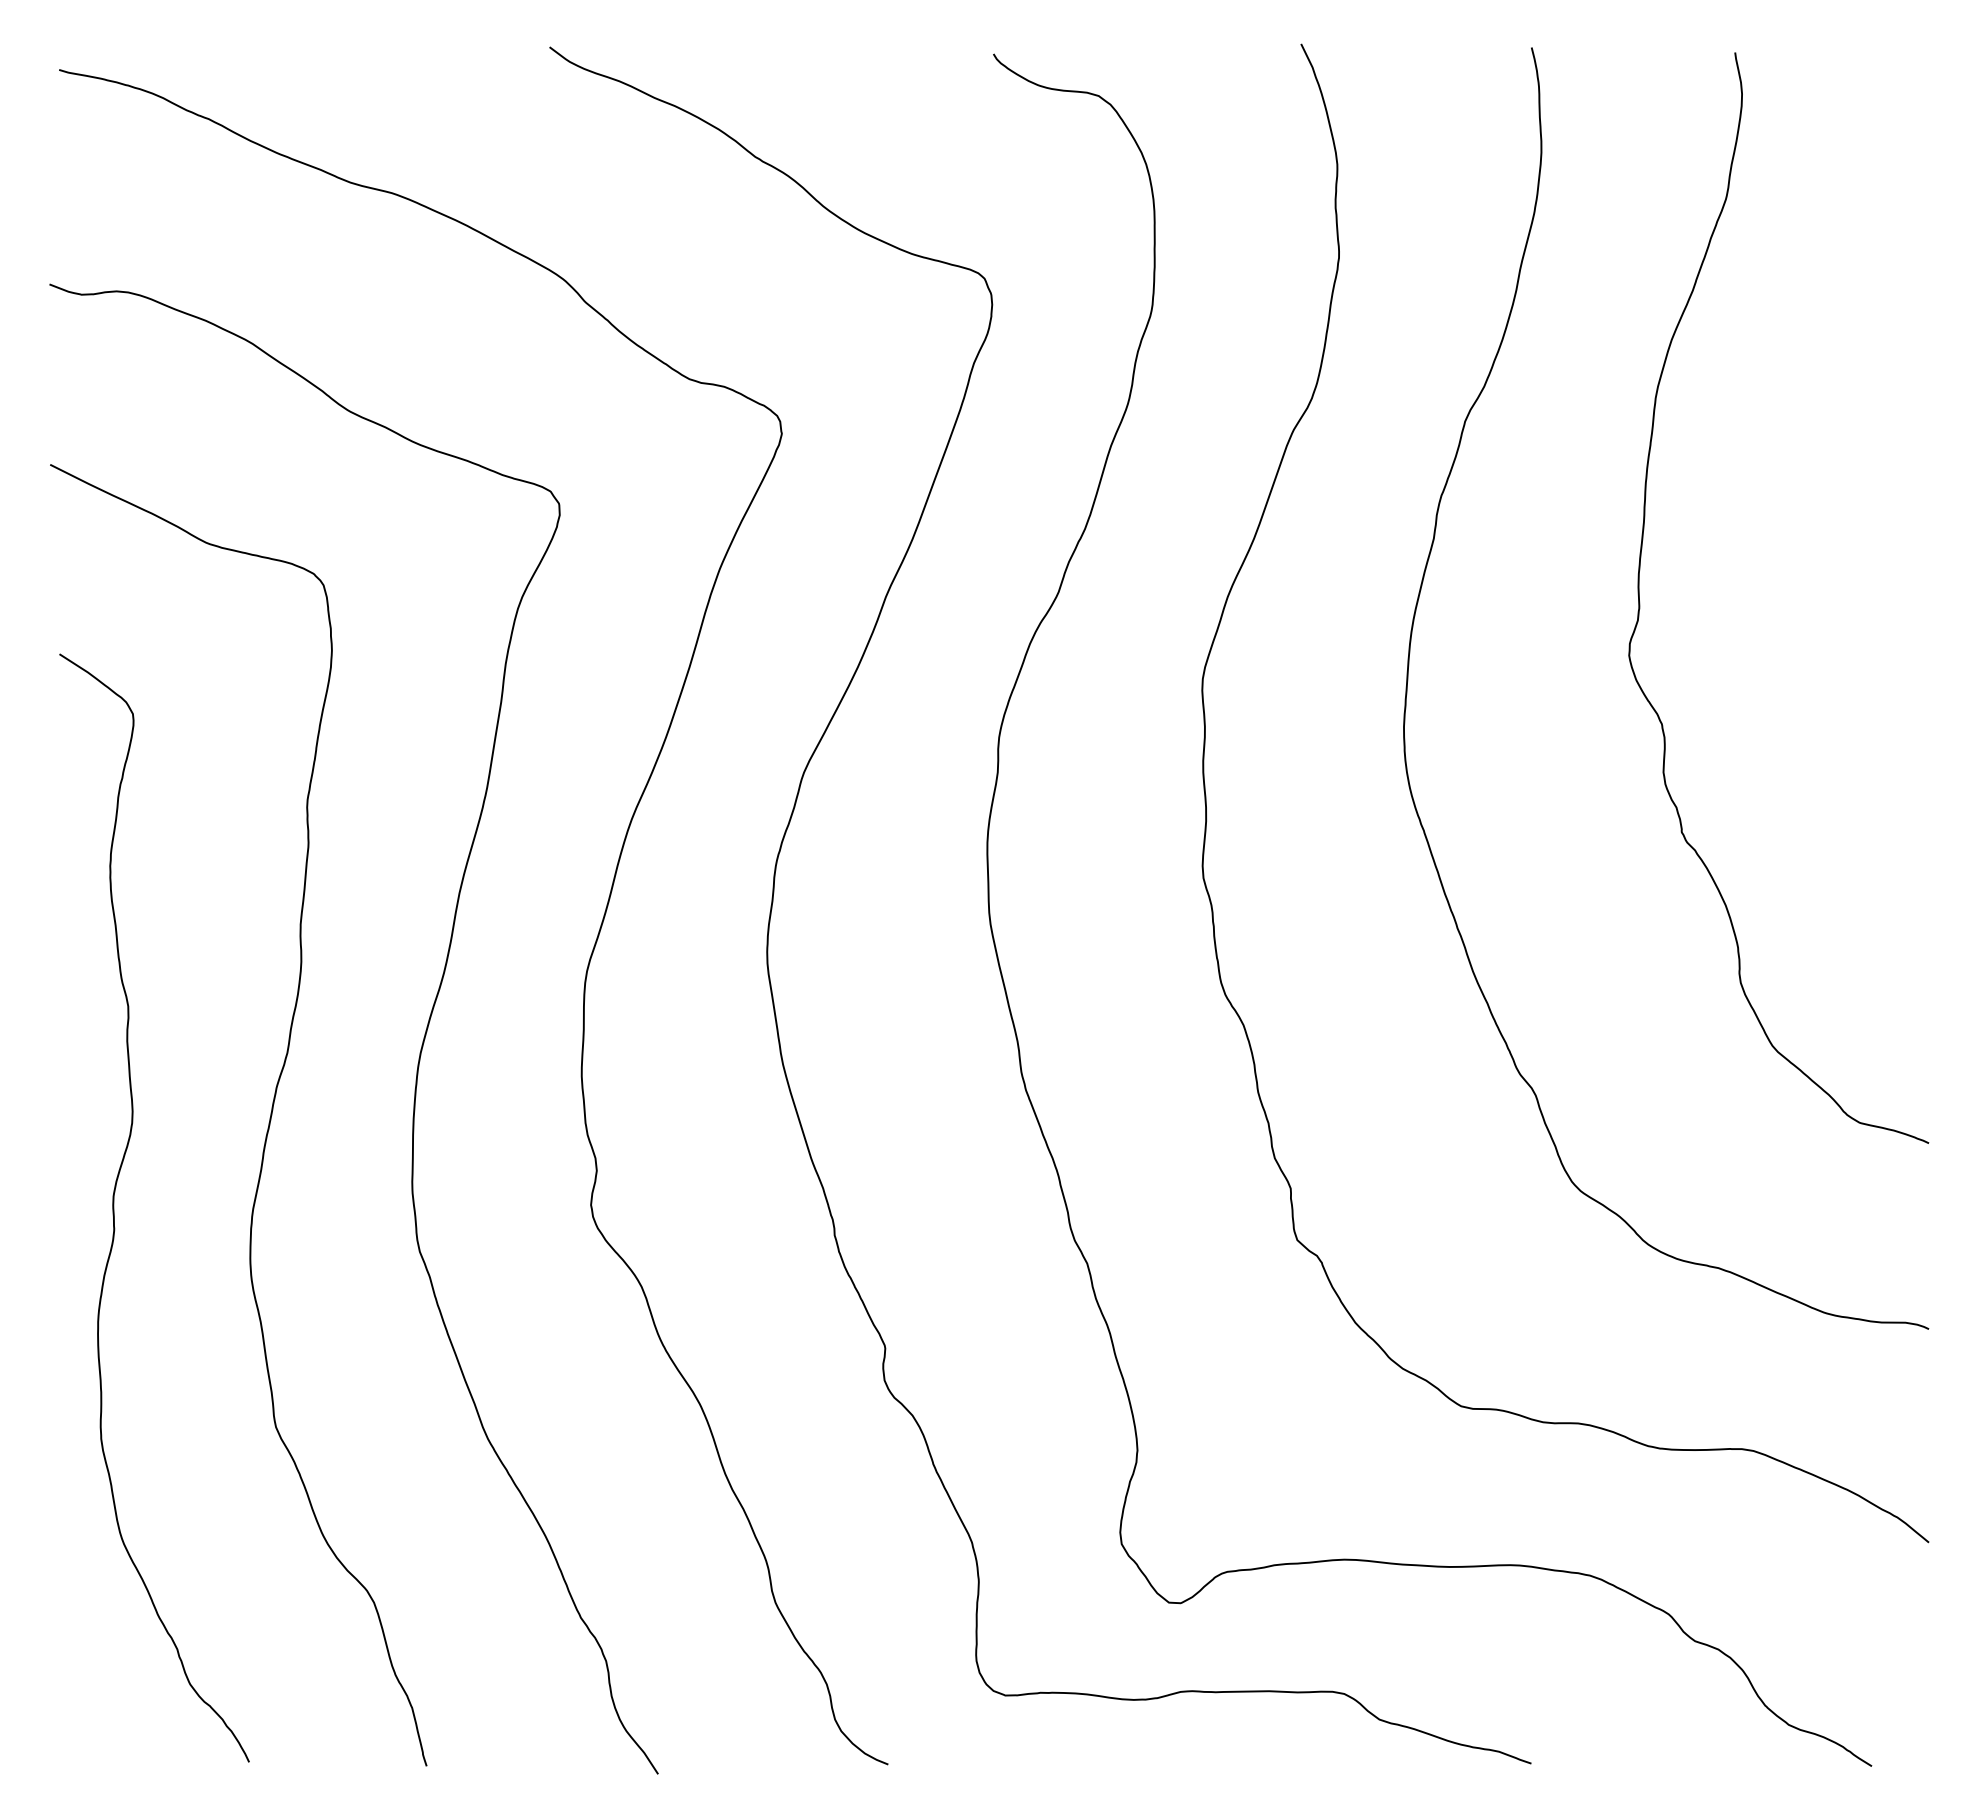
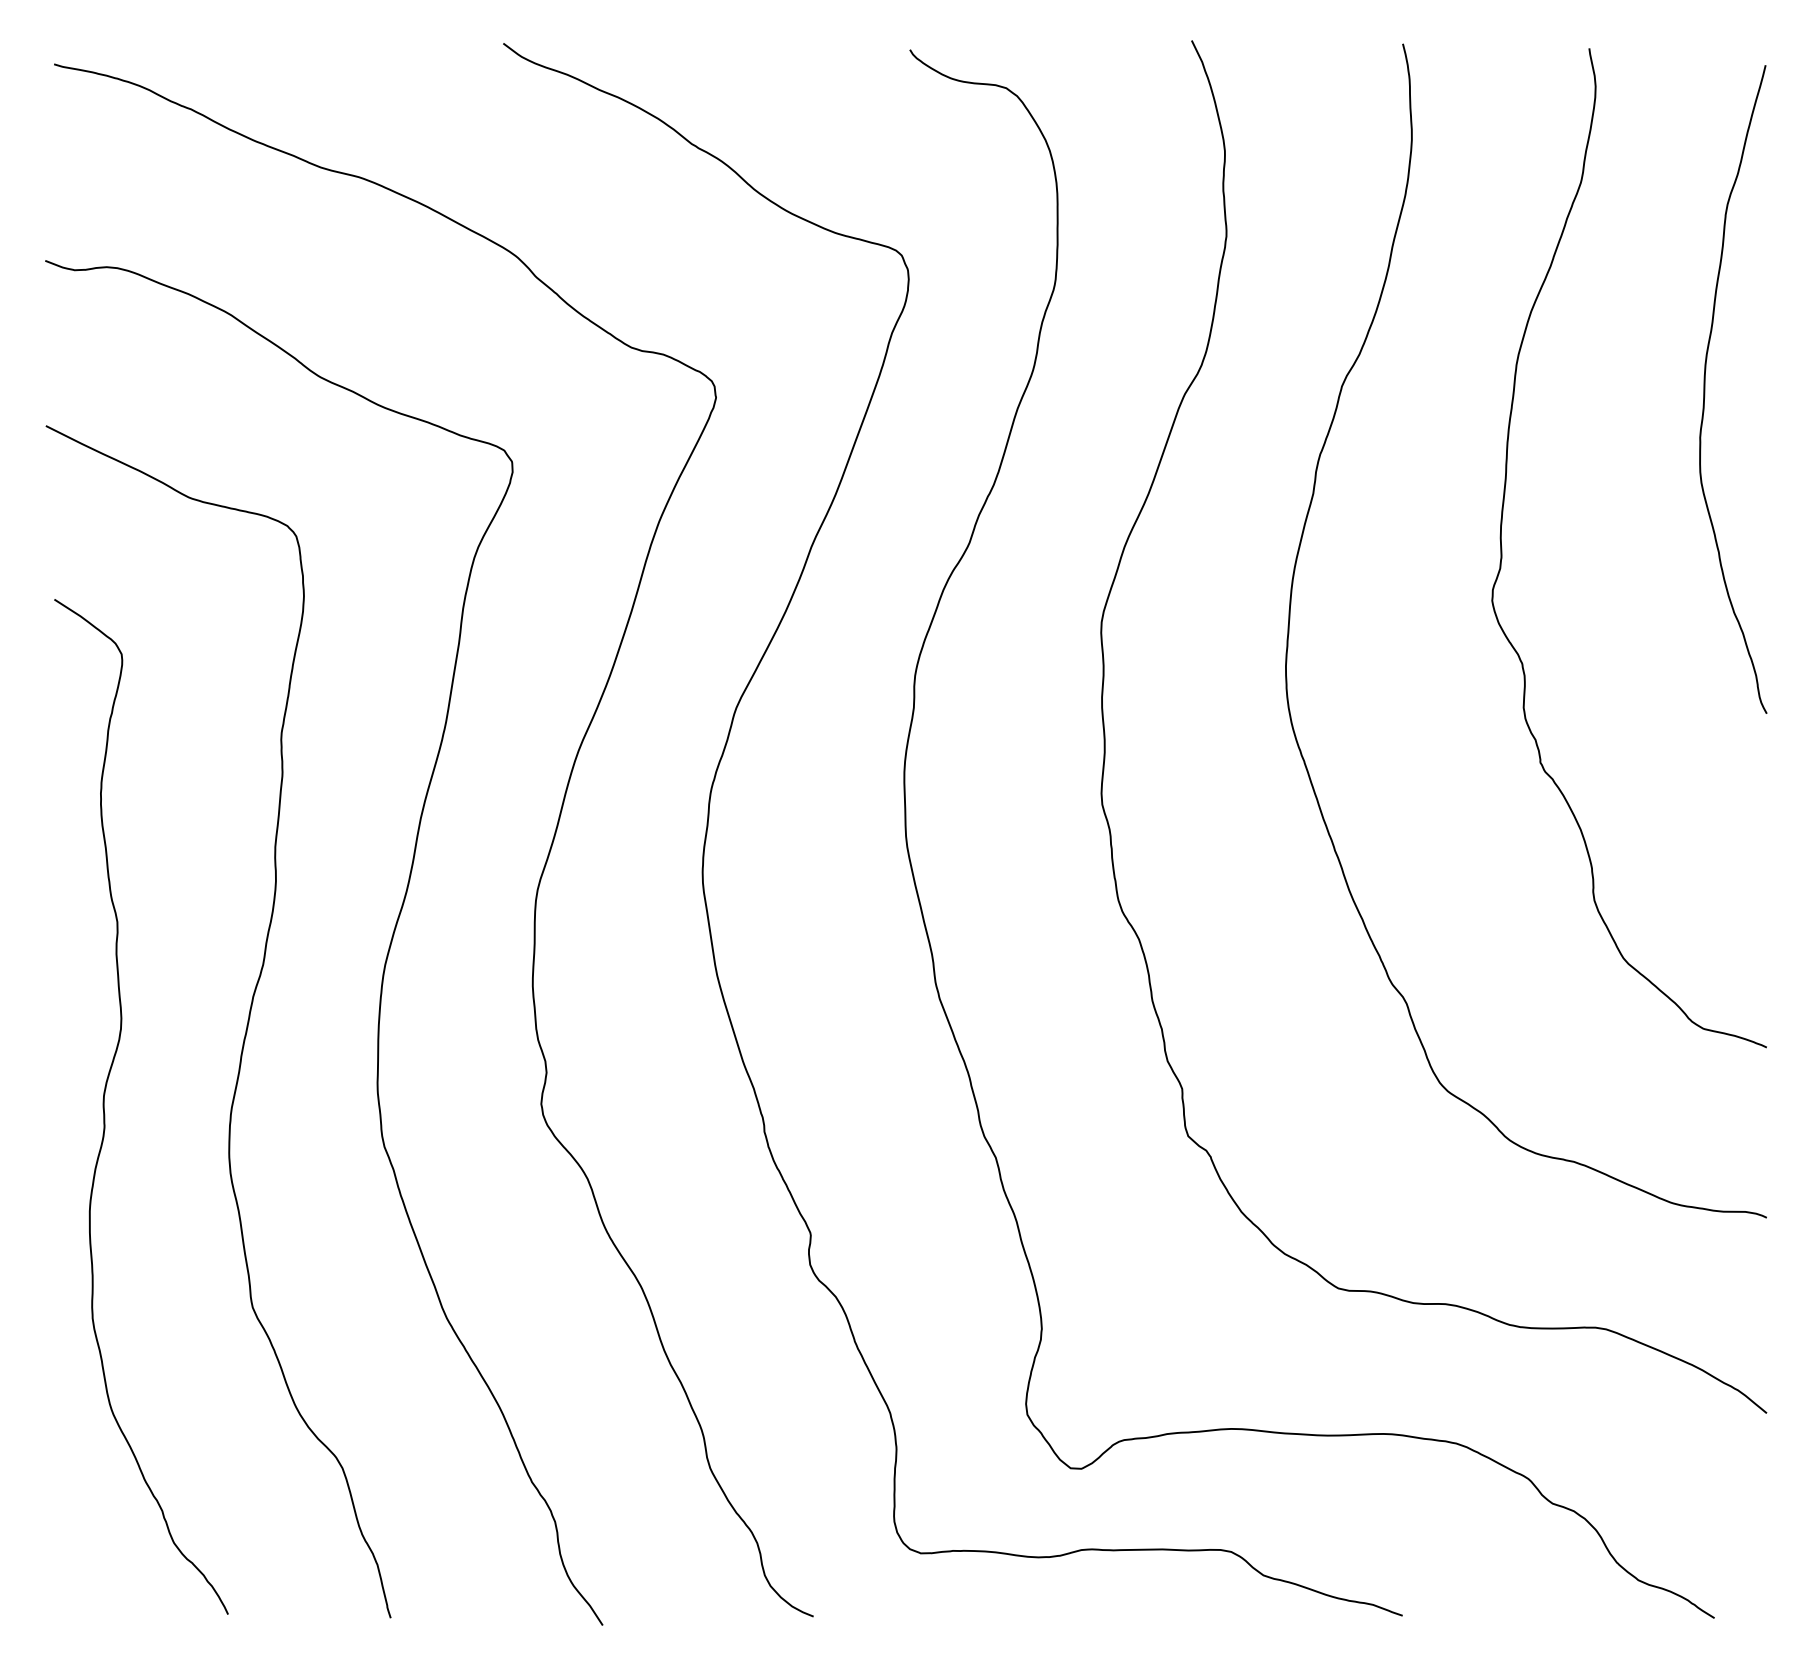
curve: (1861, 424) -> (1705, 389), added

